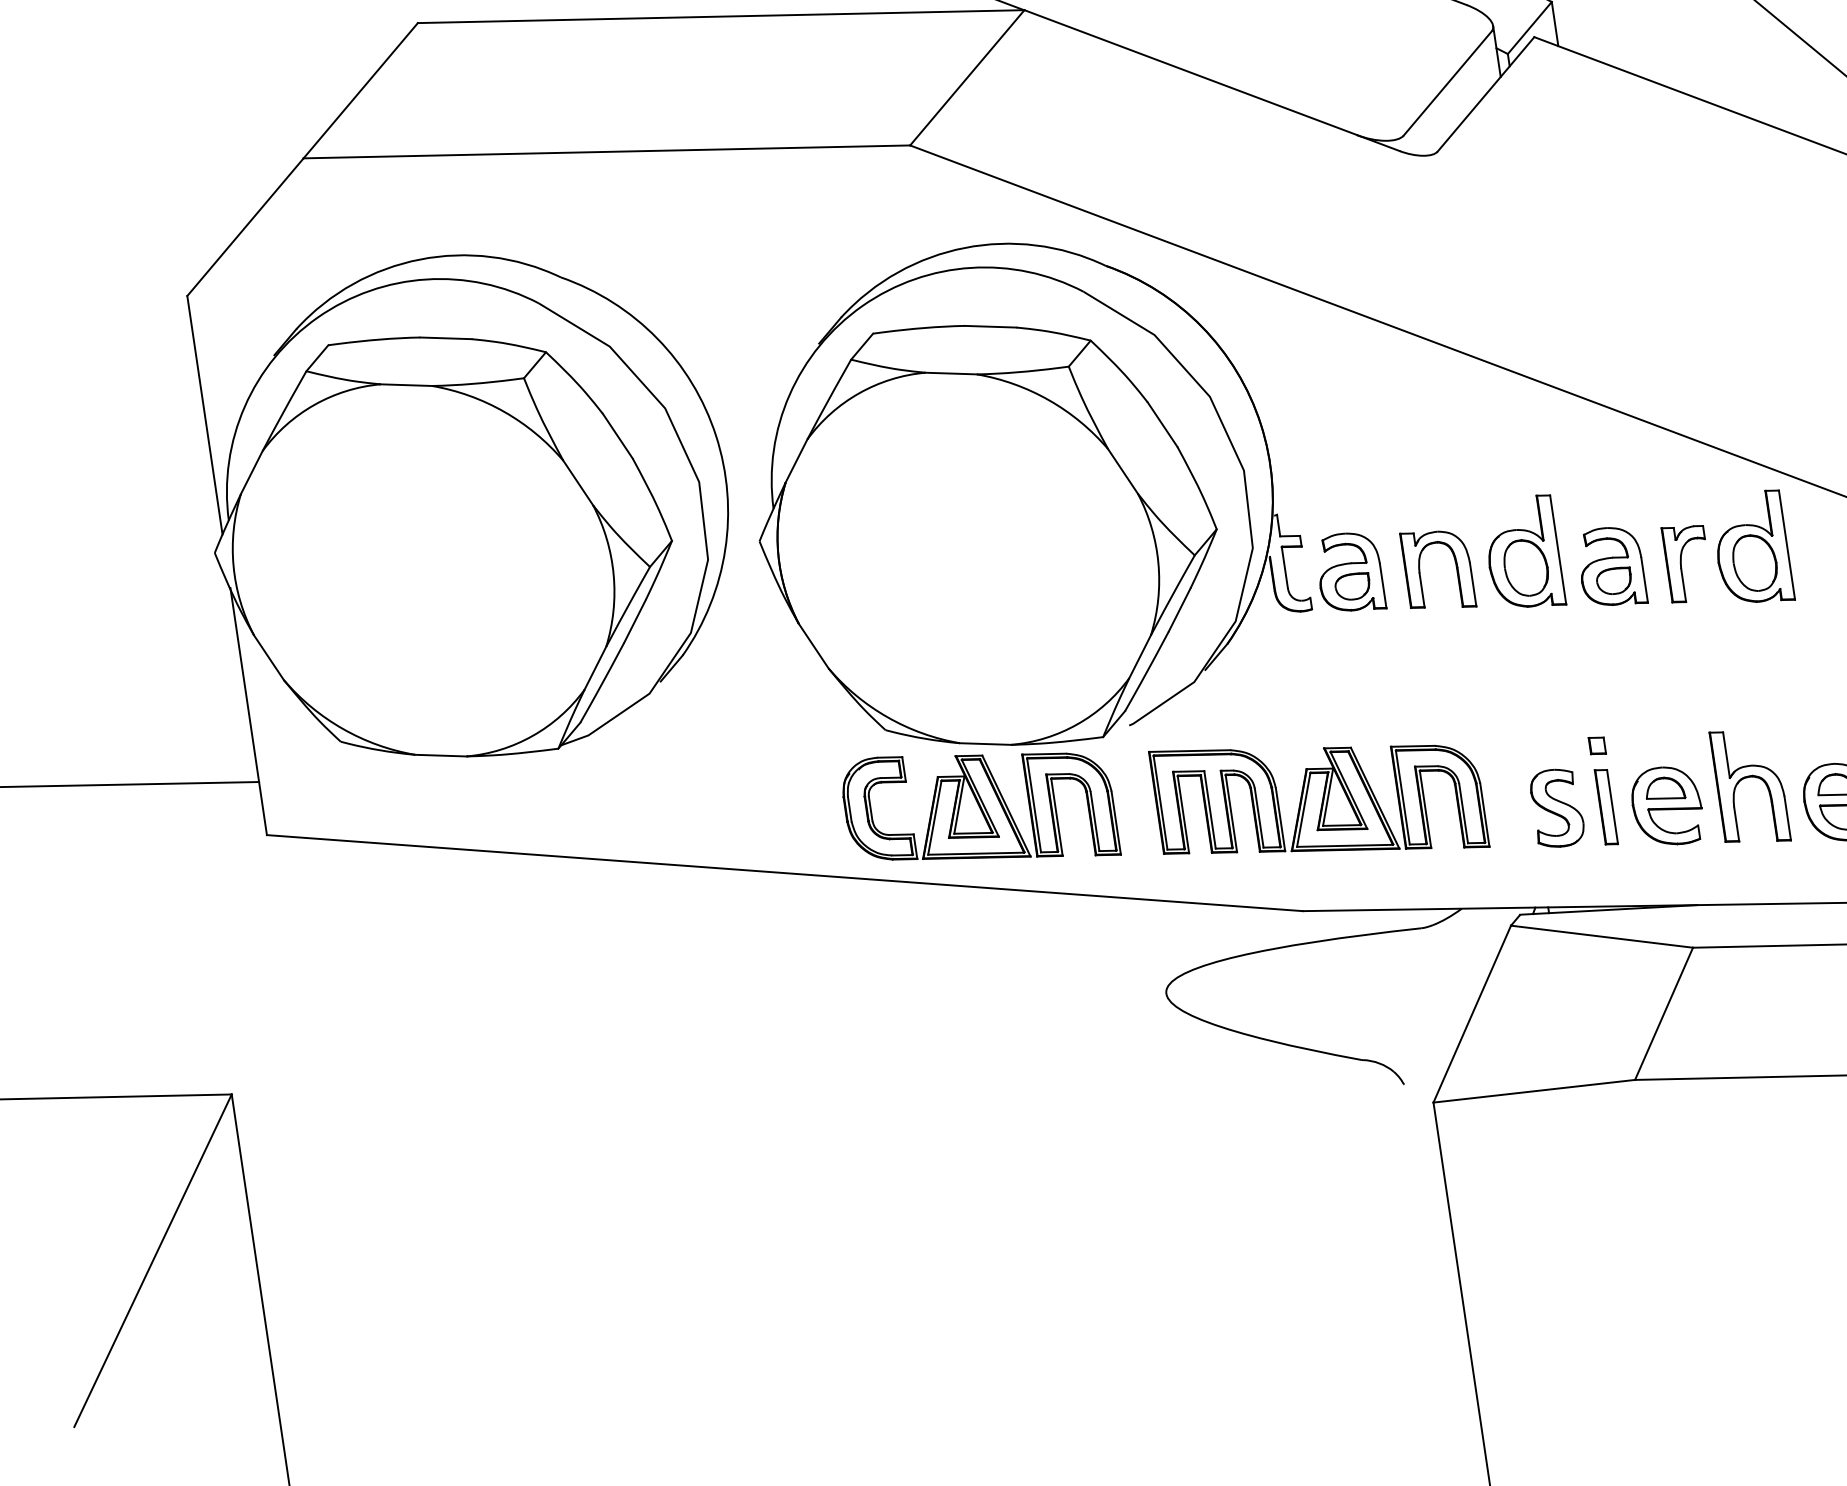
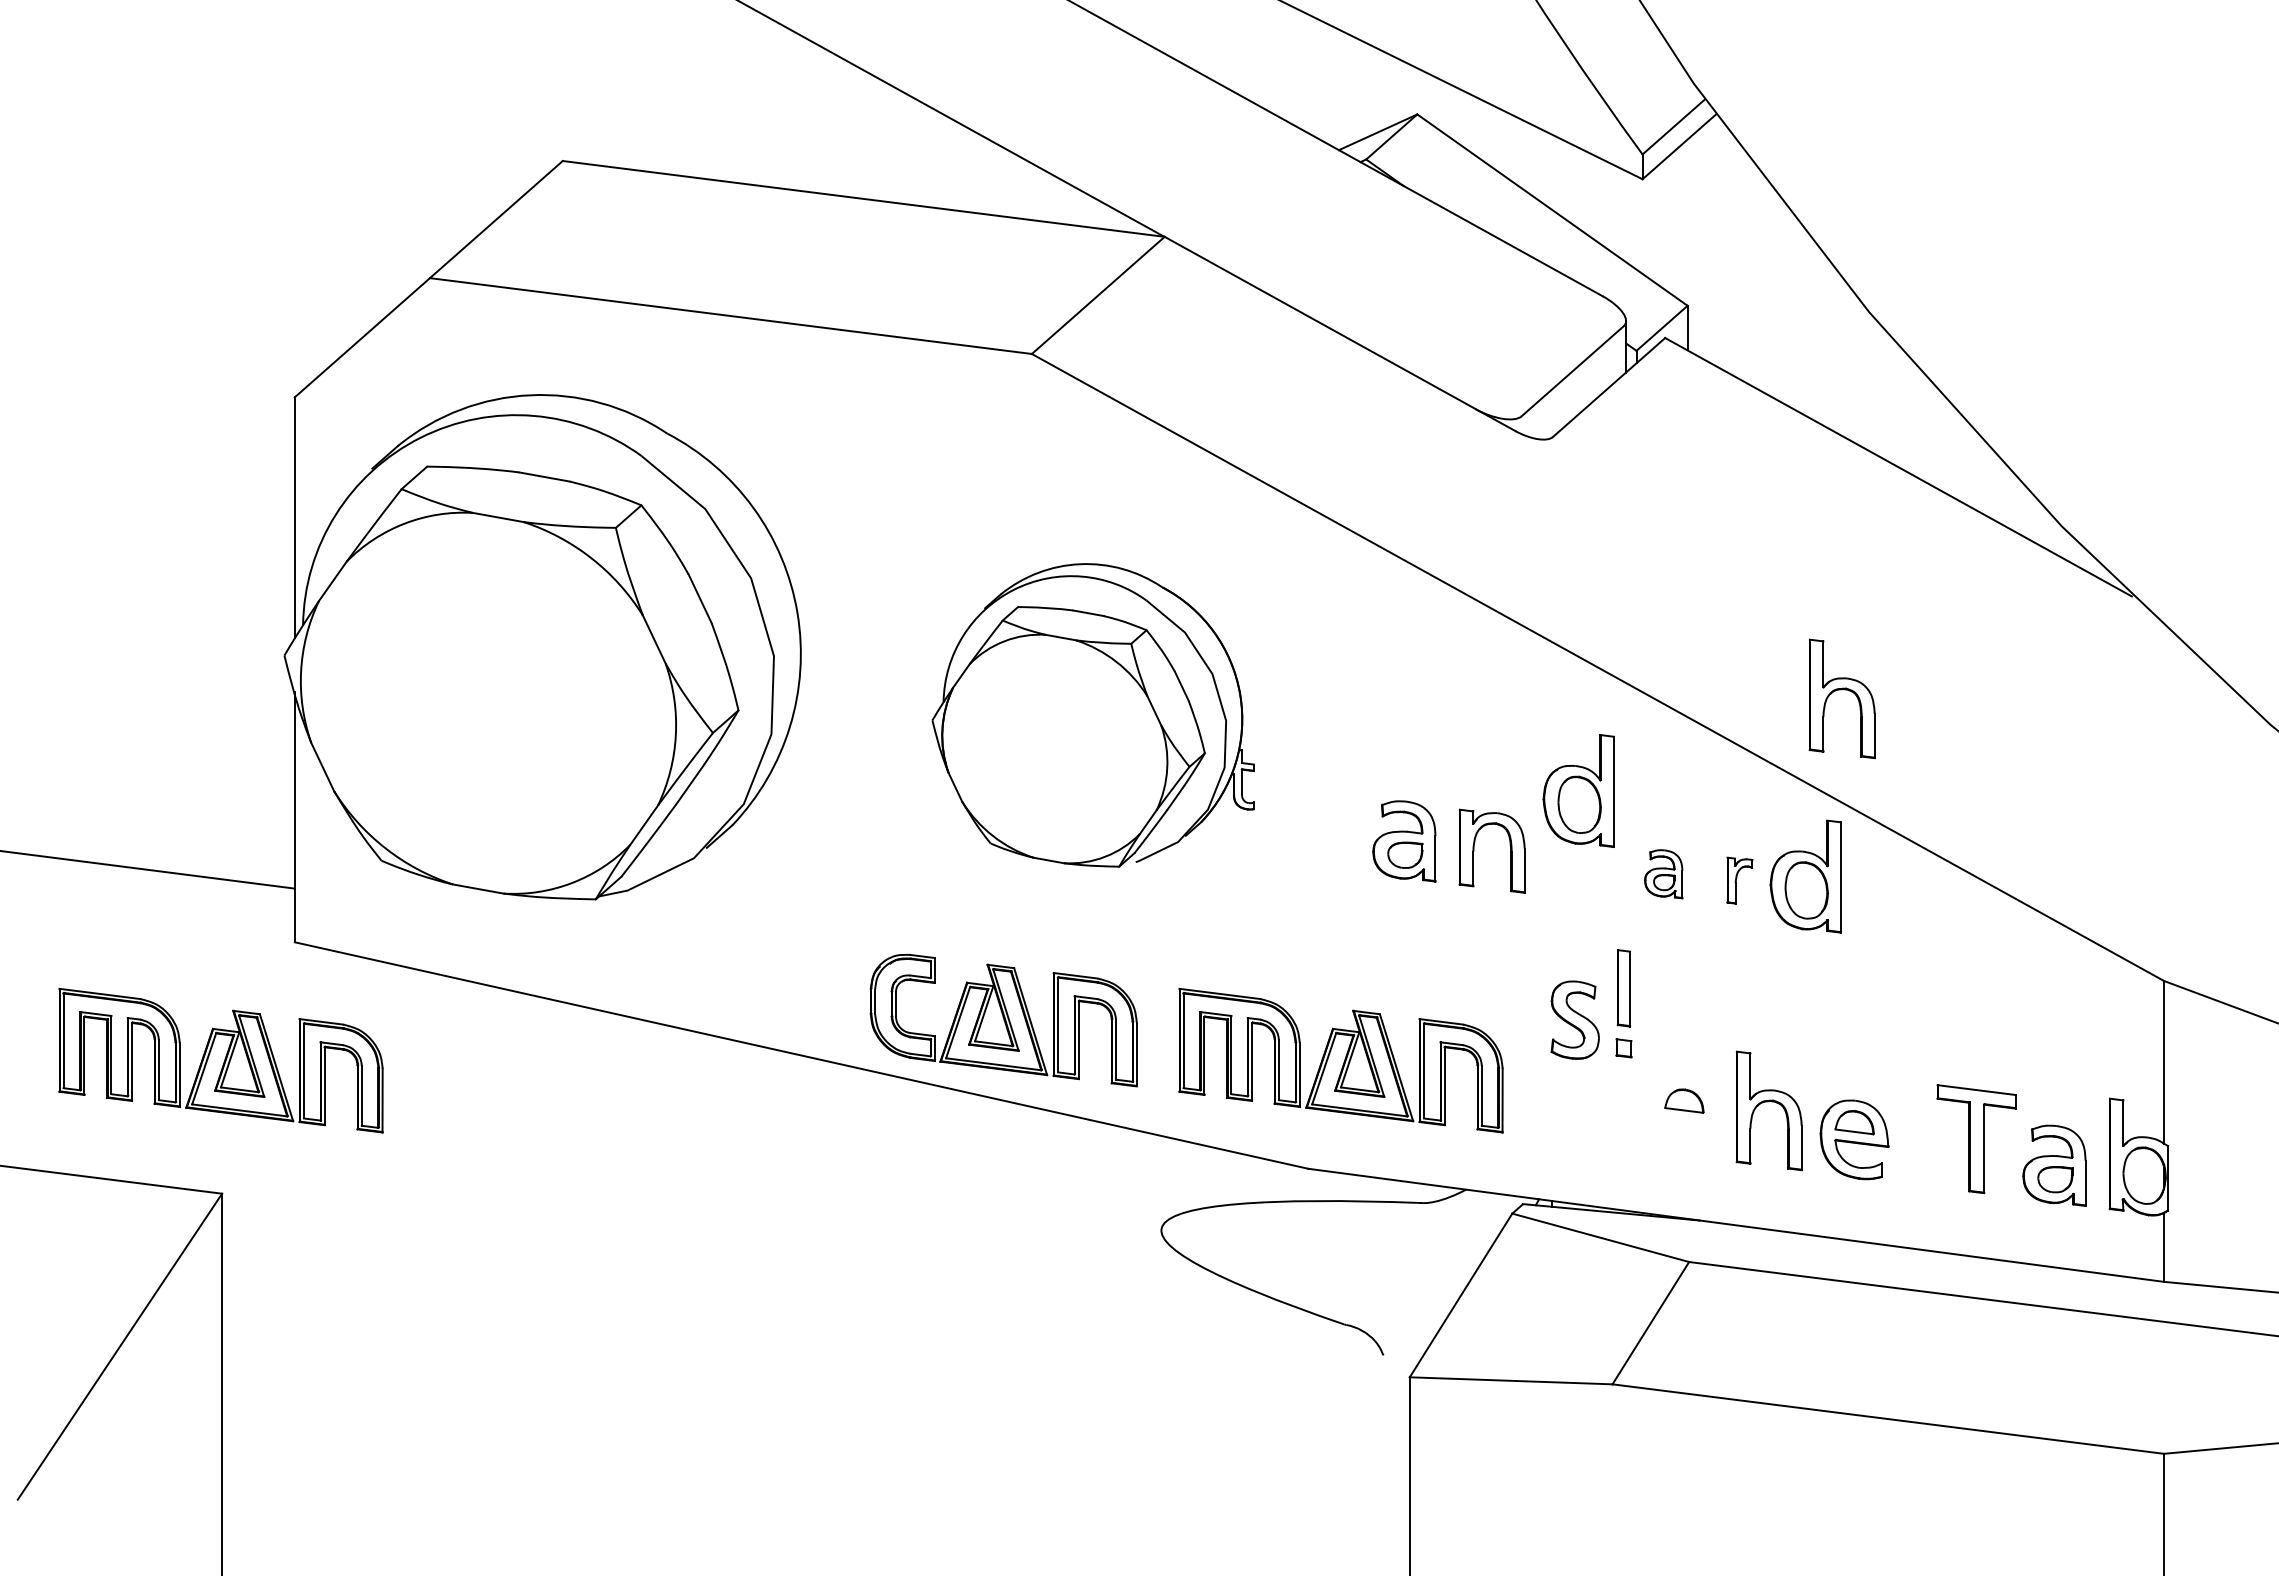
part: (1760, 360) -> (1841, 690), added
part: (1023, 494) -> (1093, 715), size x0.6
part: (1523, 553) -> (1578, 790), moved
part: (1687, 562) -> (1739, 880), size x0.6
part: (1611, 568) -> (1663, 874), size x0.6
part: (1667, 806) -> (1684, 1118), removed
part: (1556, 807) -> (1574, 1019), moved
part: (1605, 807) -> (1623, 988), moved
part: (210, 962) -> (220, 1060), added

